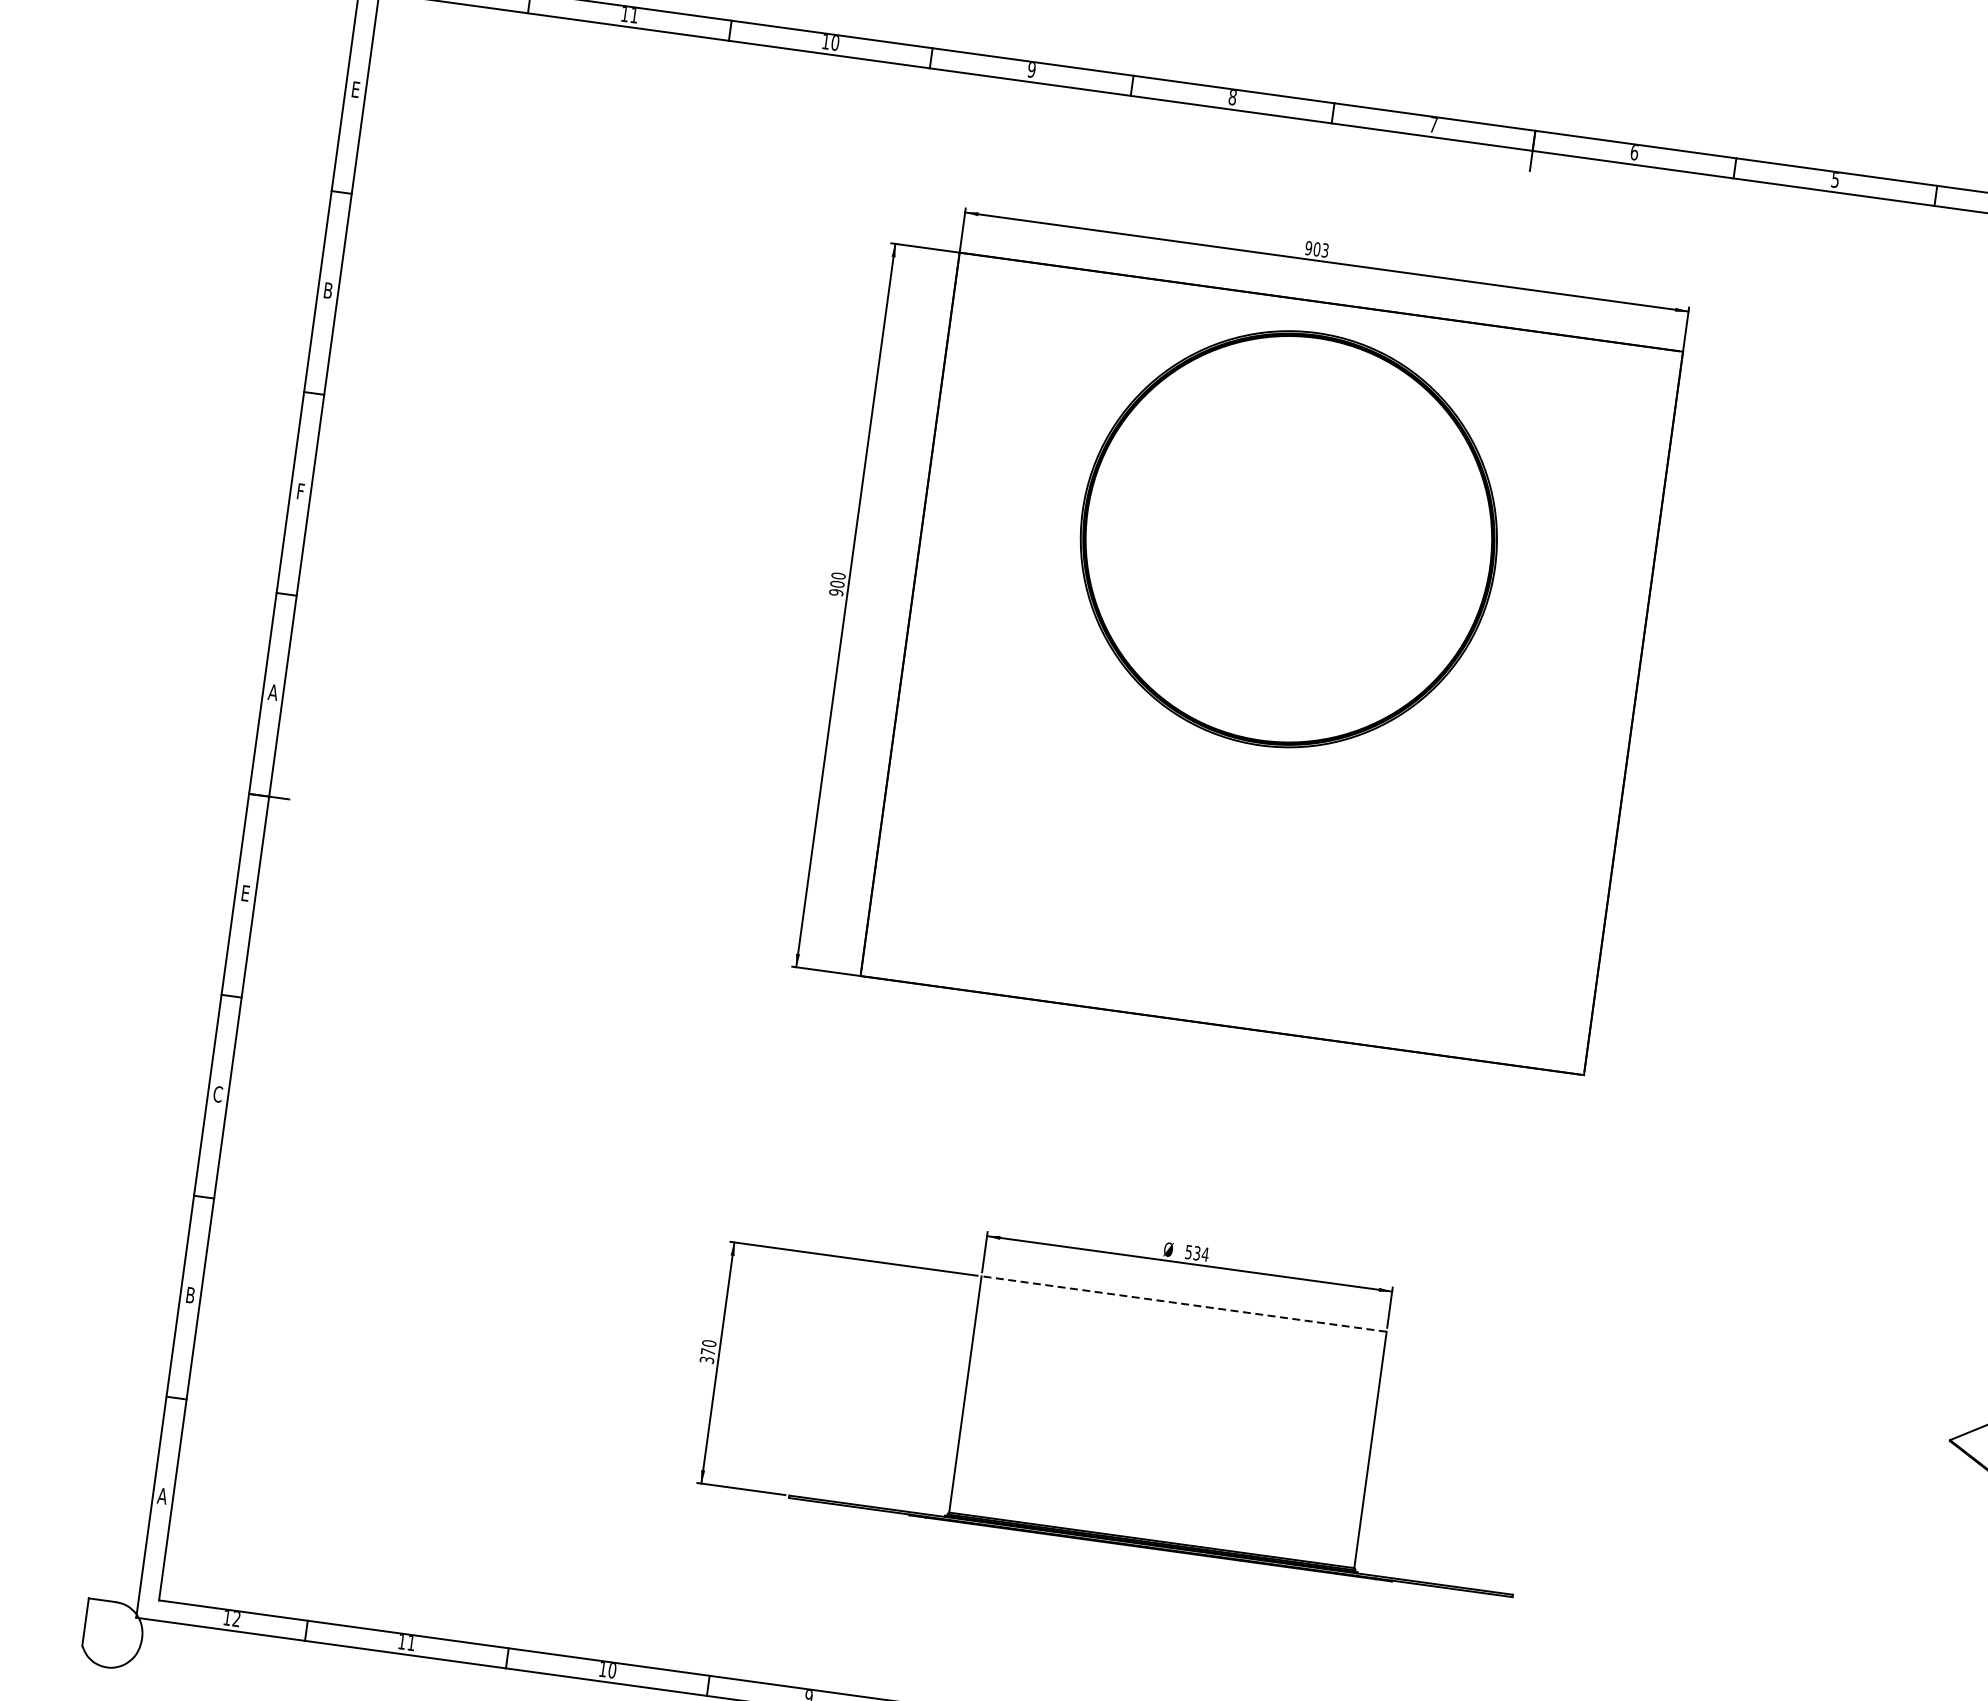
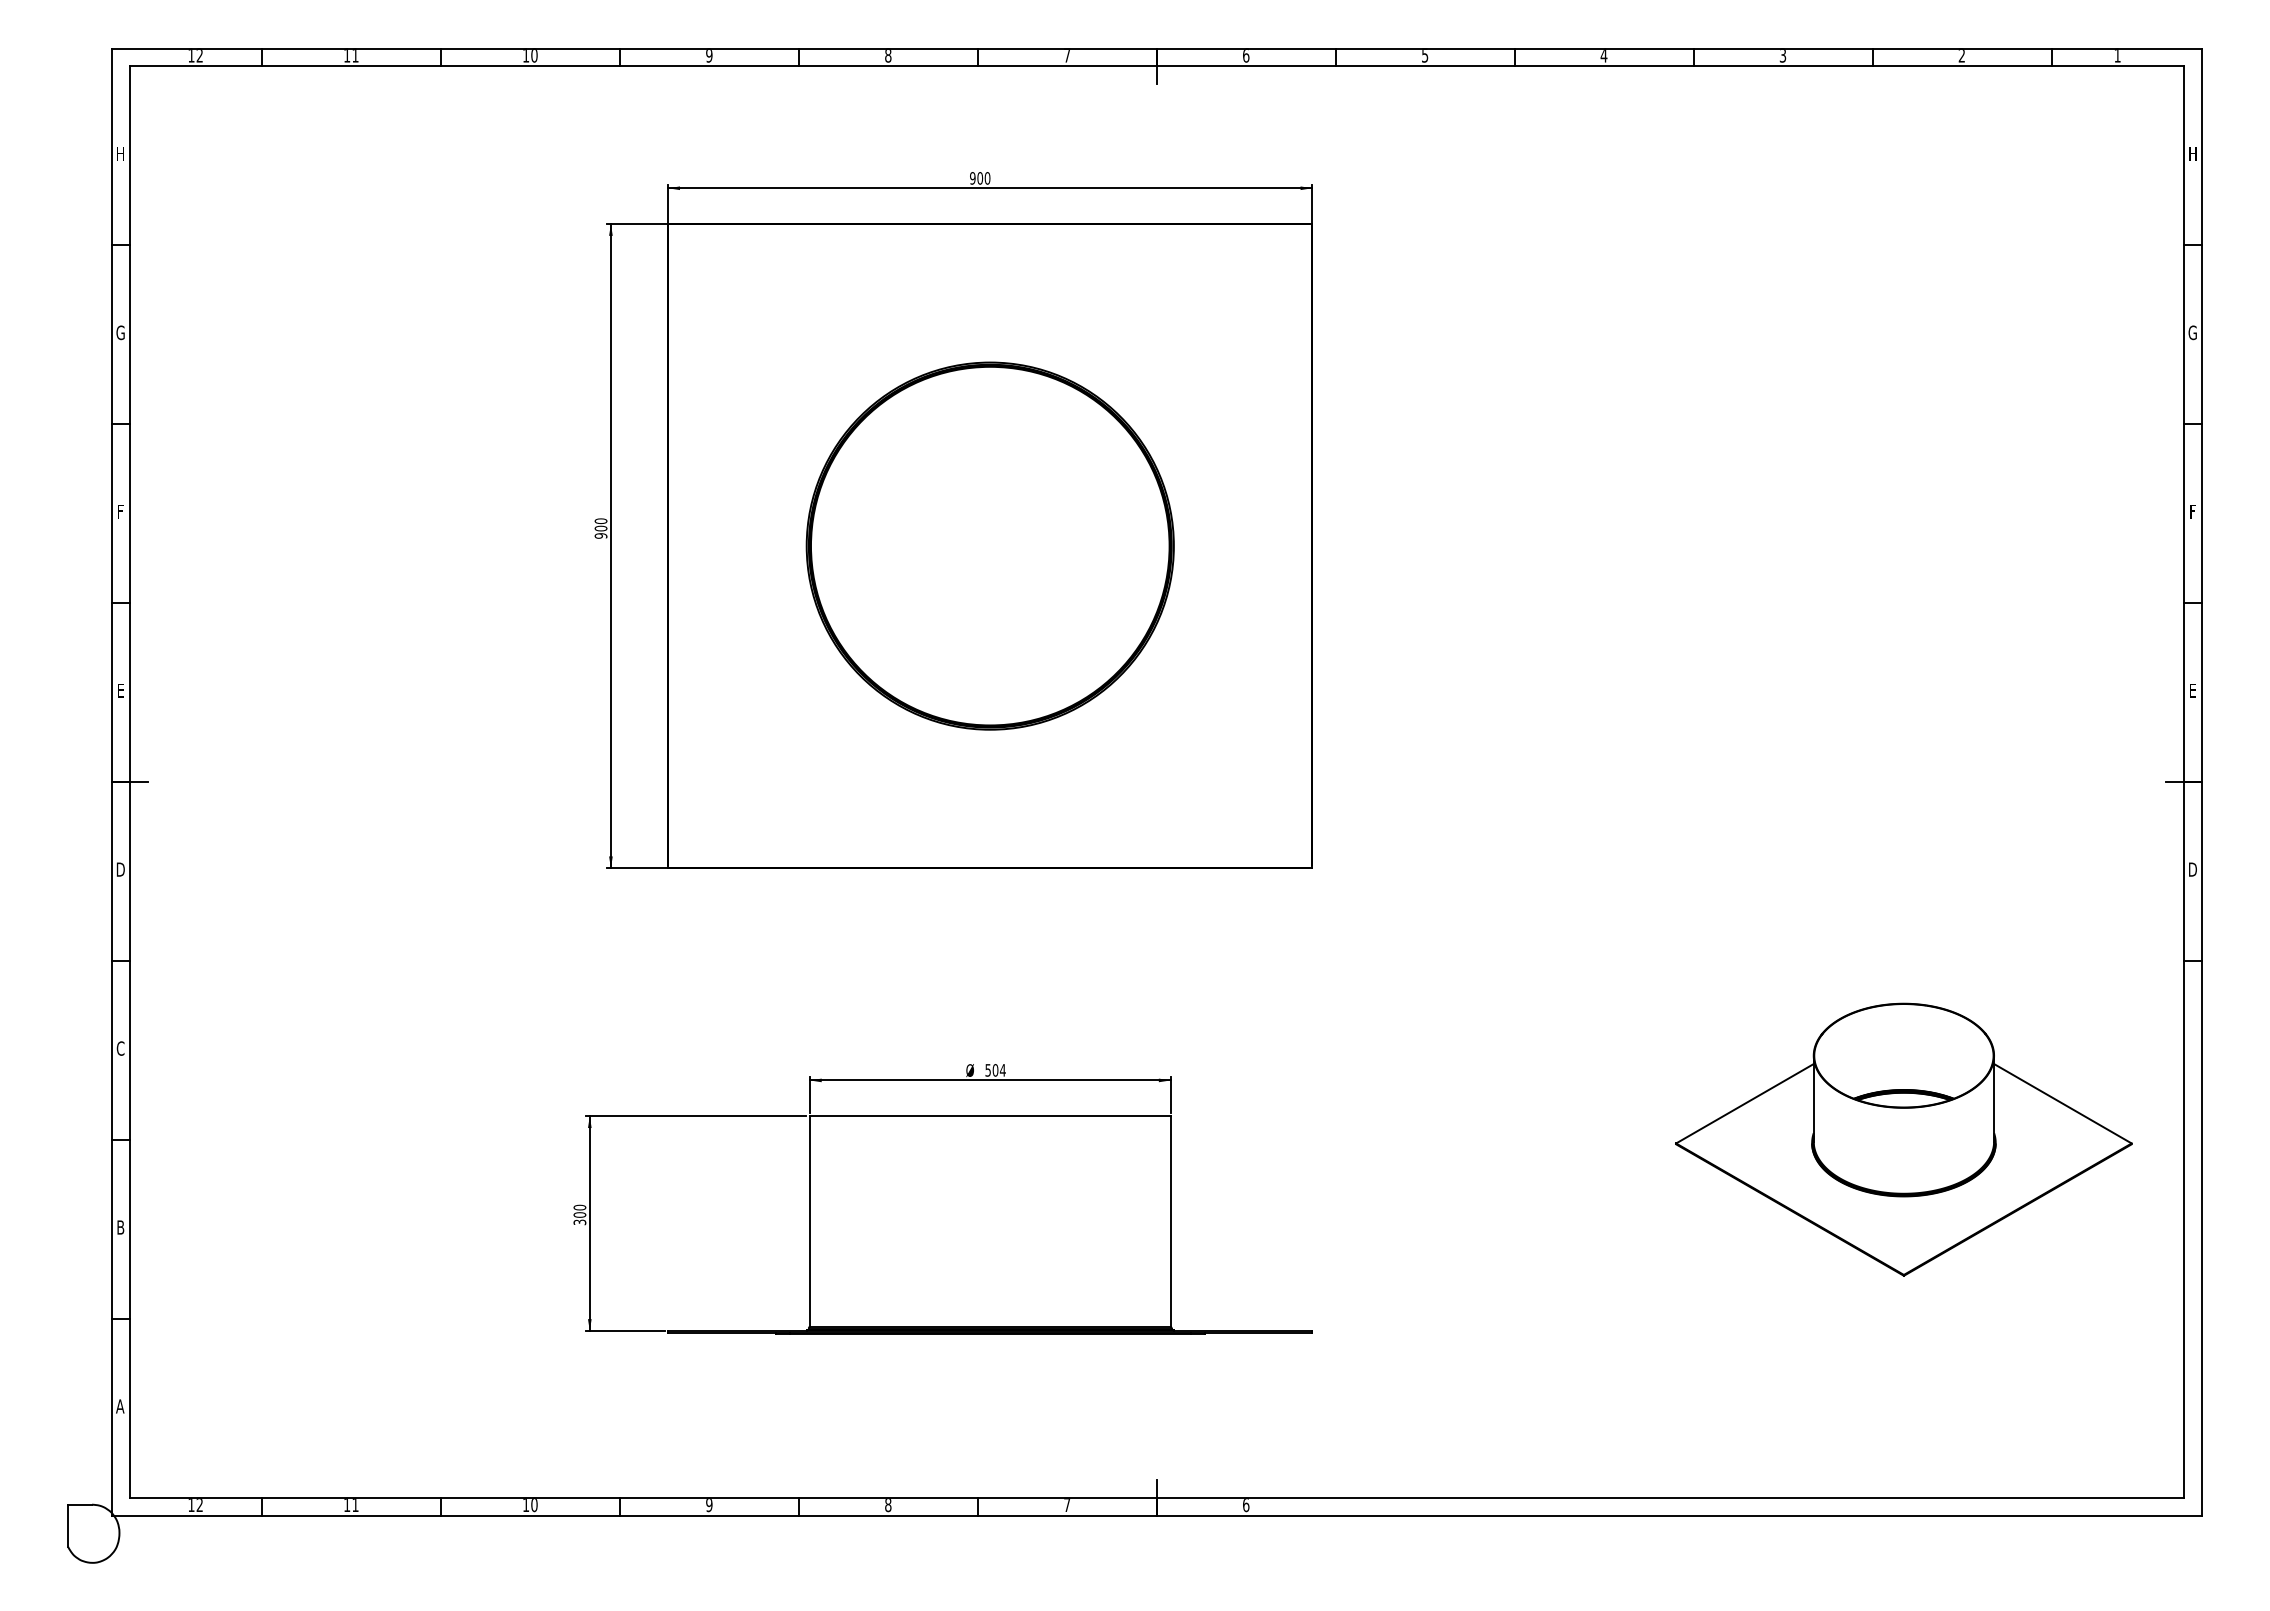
text: (355, 89) -> (120, 153), E -> H
text: (1325, 250) -> (987, 178), 903 -> 900
text: (327, 290) -> (120, 332), B -> G
part: (1288, 538) -> (989, 545), moved
text: (272, 692) -> (120, 690), A -> E
text: (245, 893) -> (120, 869), E -> D
text: (1197, 1253) -> (995, 1070), 534 -> 504
line: (1183, 1304) -> (989, 1116), dashed -> solid
text: (707, 1351) -> (579, 1214), 370 -> 300

